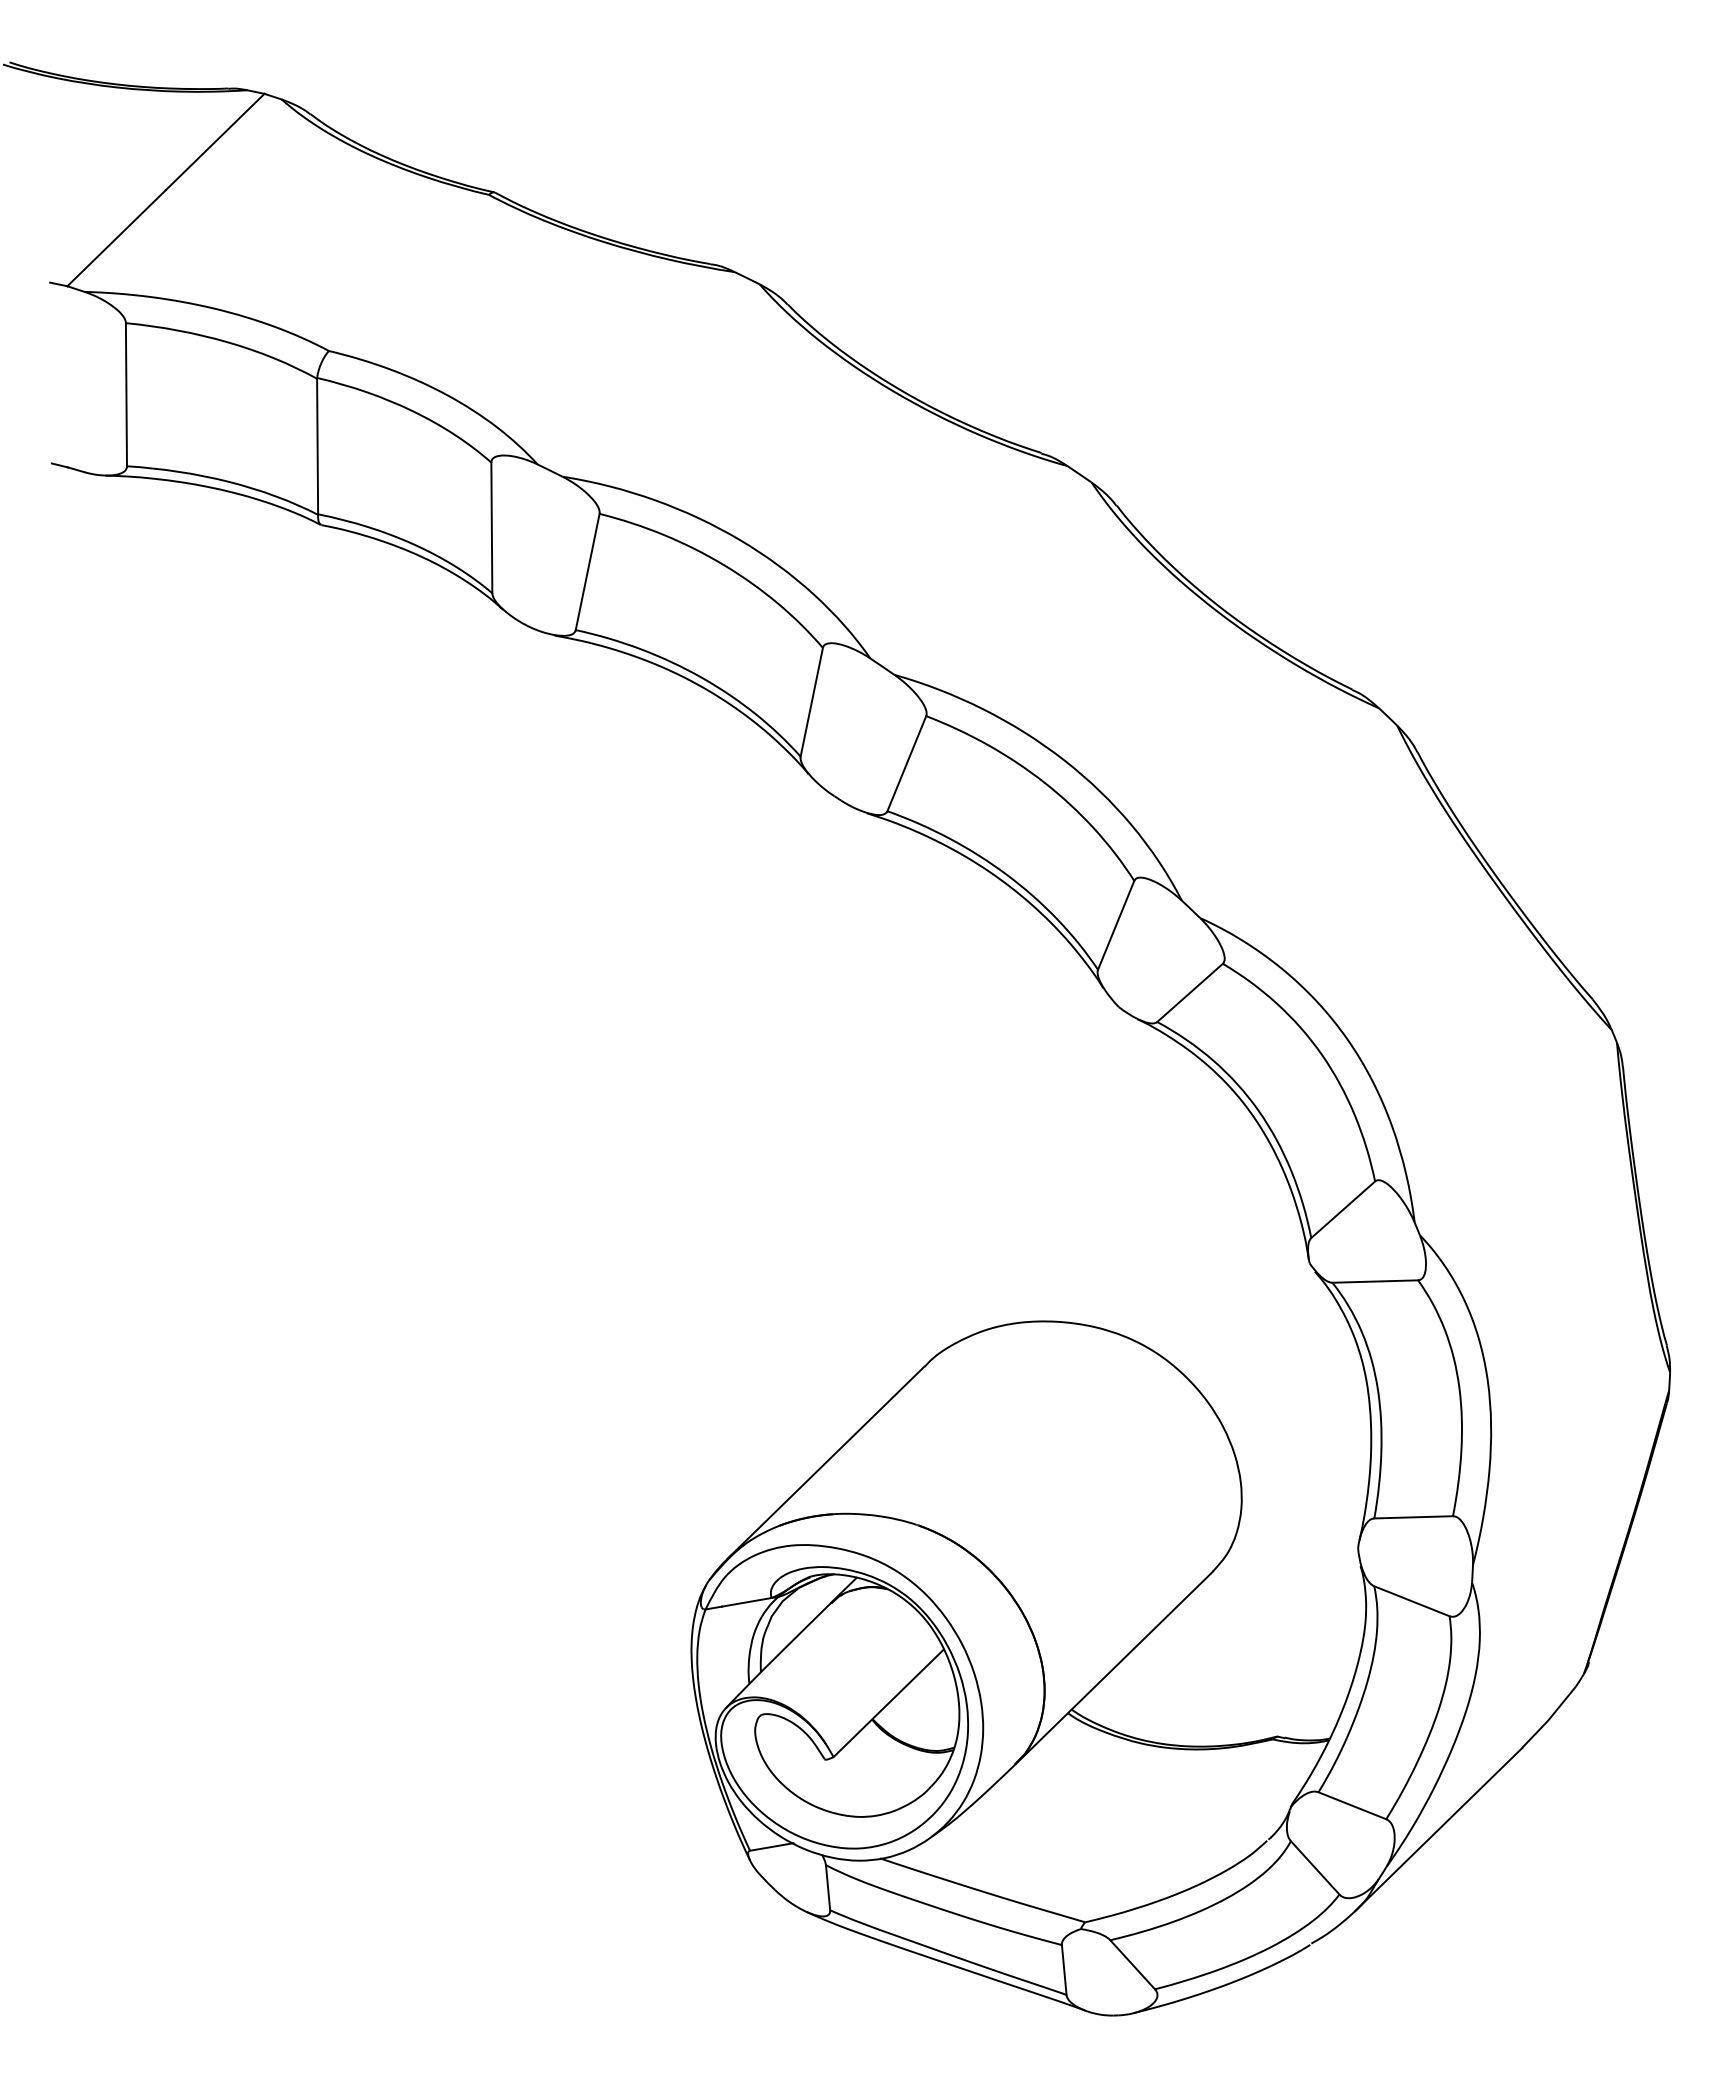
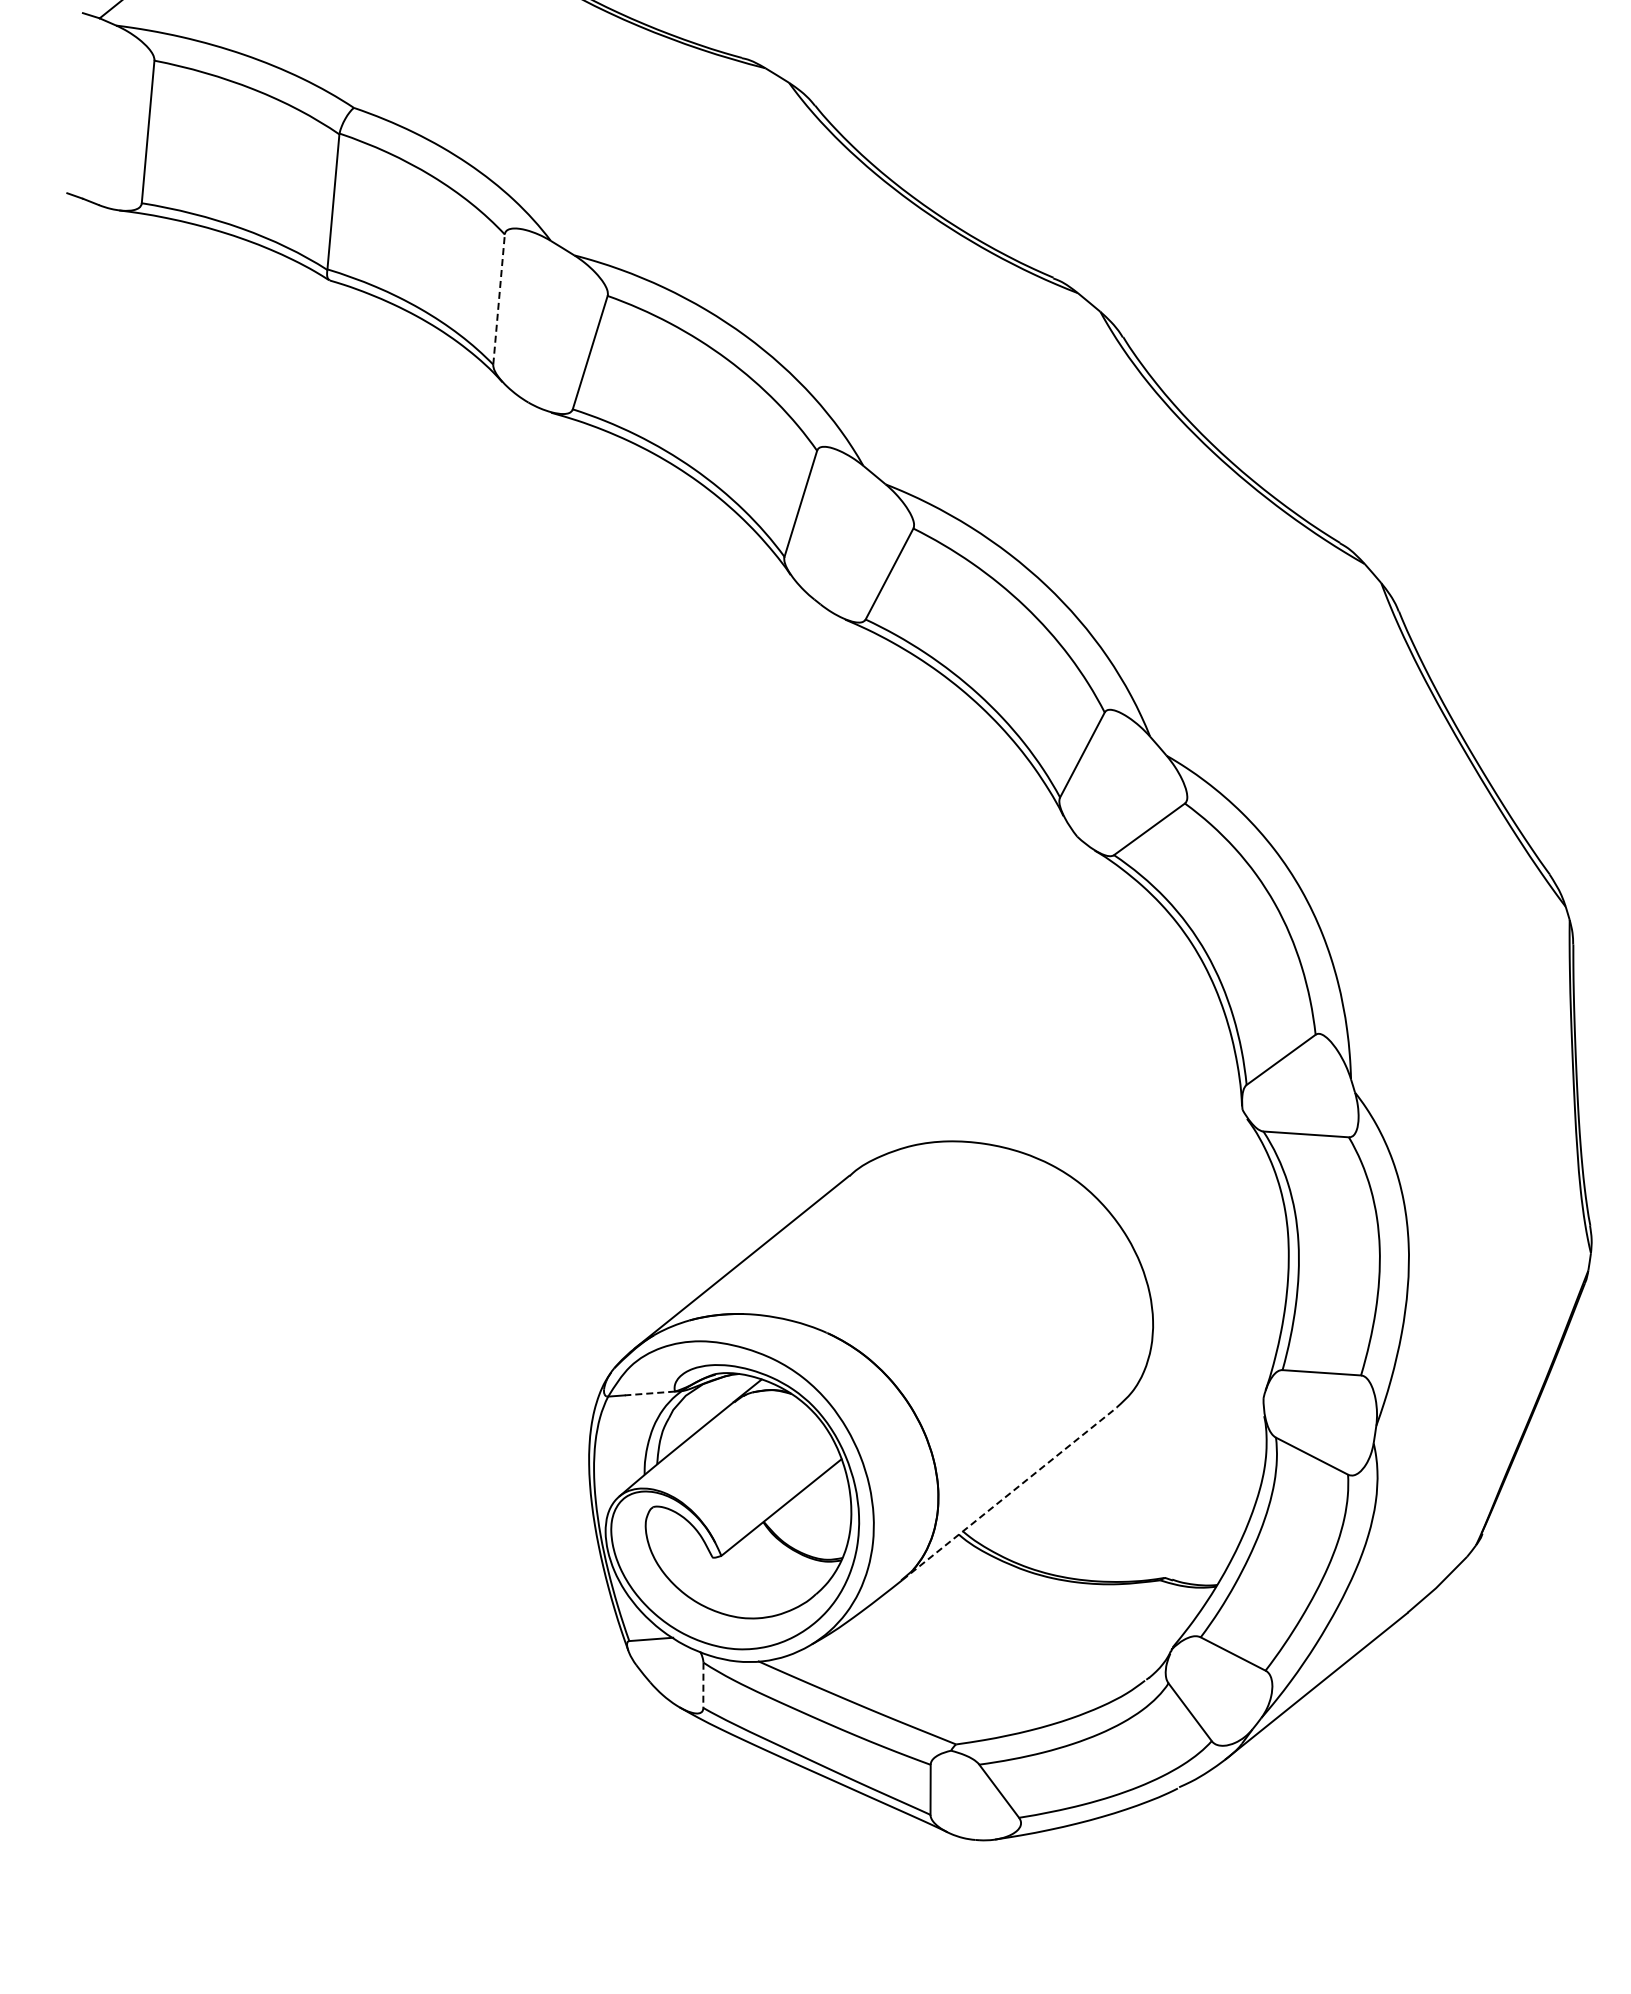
line: (491, 527) -> (498, 299), solid -> dashed
line: (746, 1602) -> (649, 1393), solid -> dashed
line: (1114, 1667) -> (1009, 1493), solid -> dashed
line: (828, 1887) -> (703, 1685), solid -> dashed

